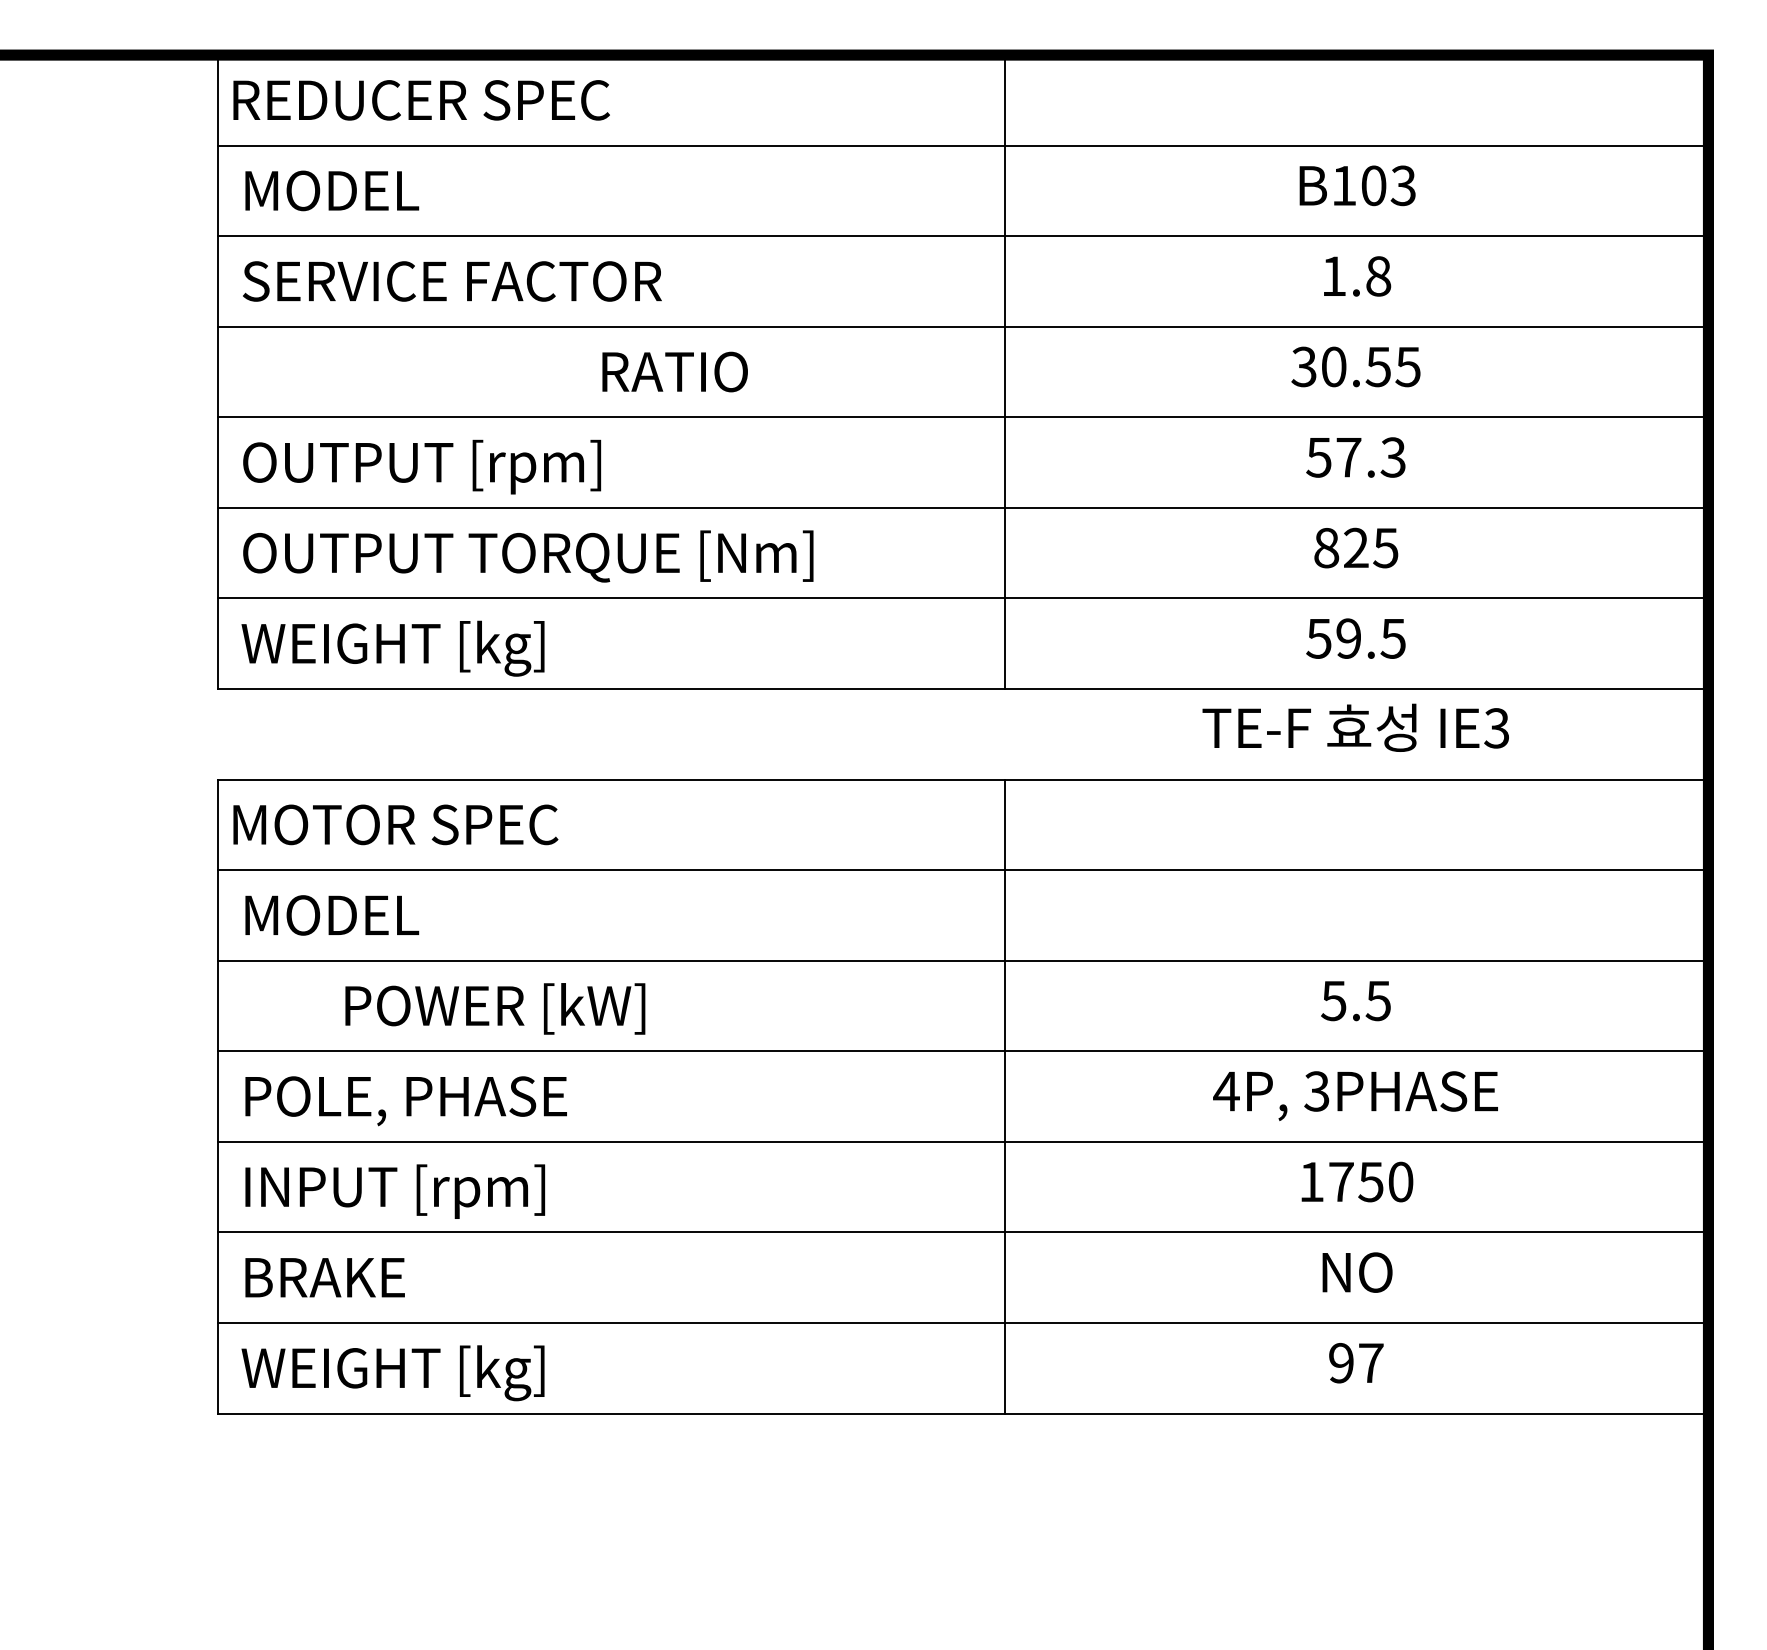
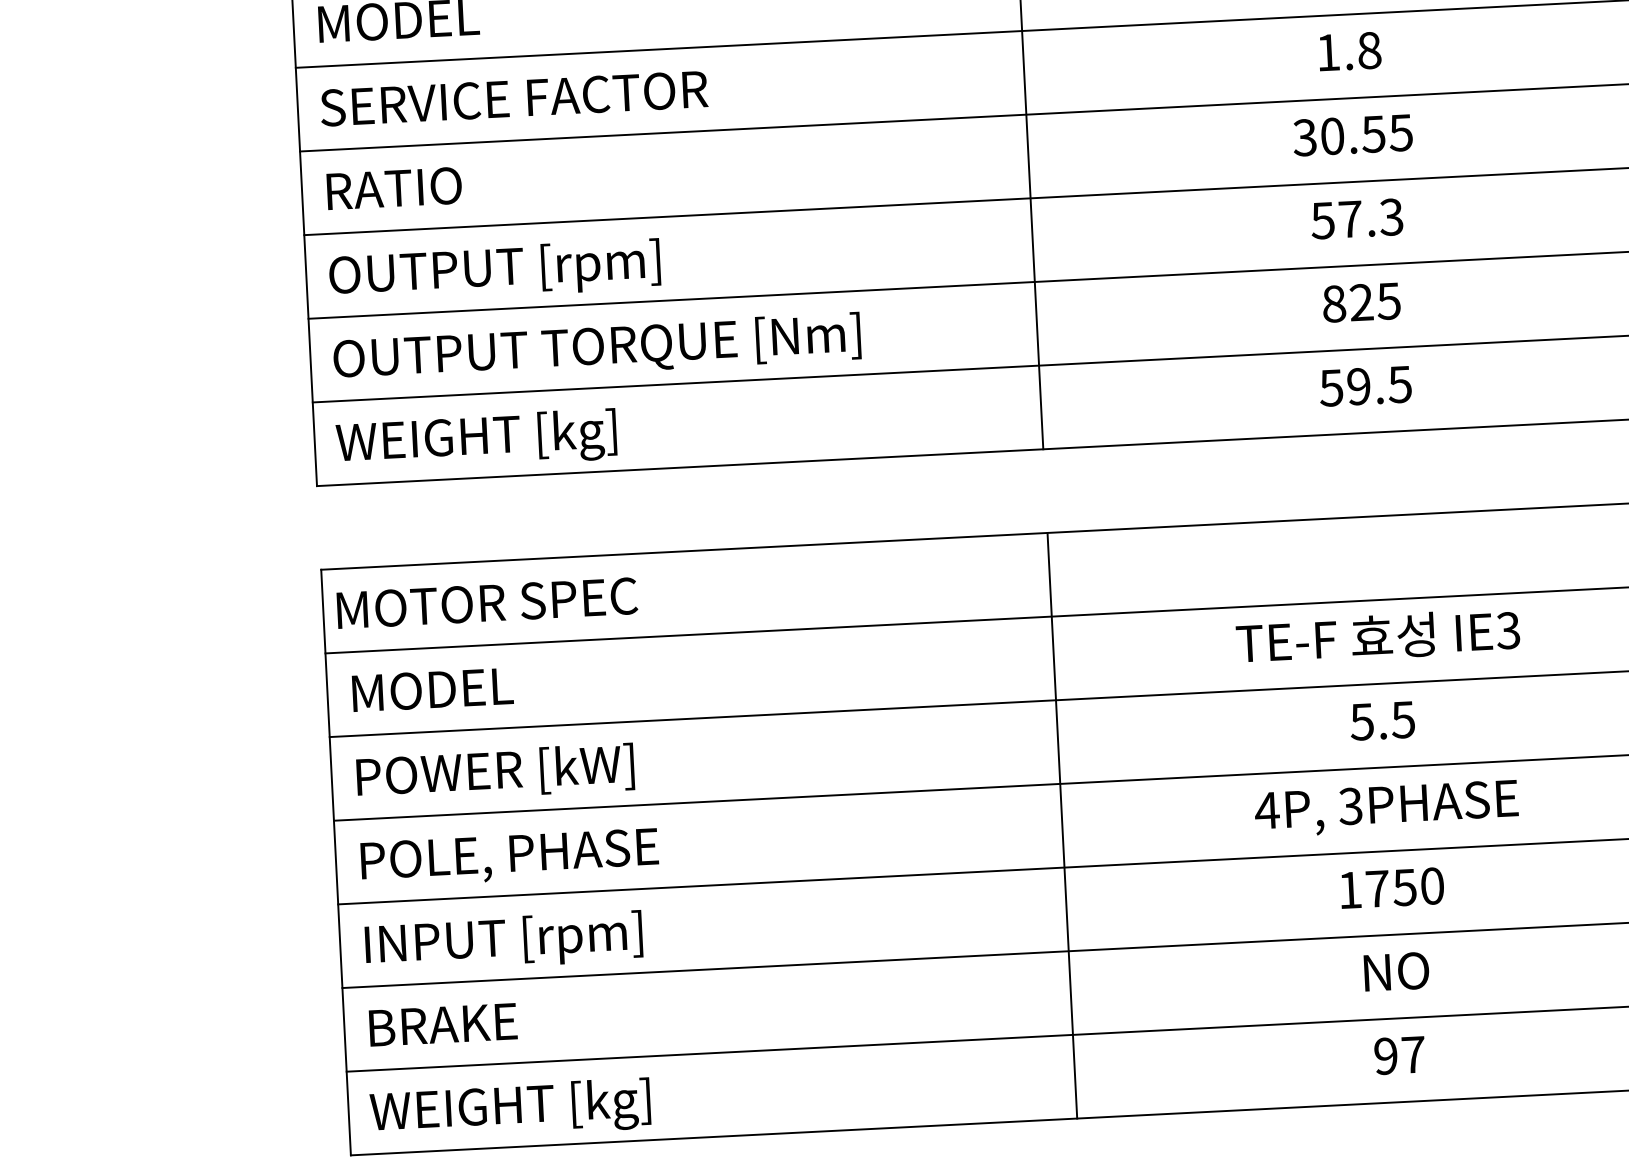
text: (674, 371) -> (393, 188), moved
text: (1355, 727) -> (1377, 636), moved
text: (495, 1008) -> (495, 772), moved

